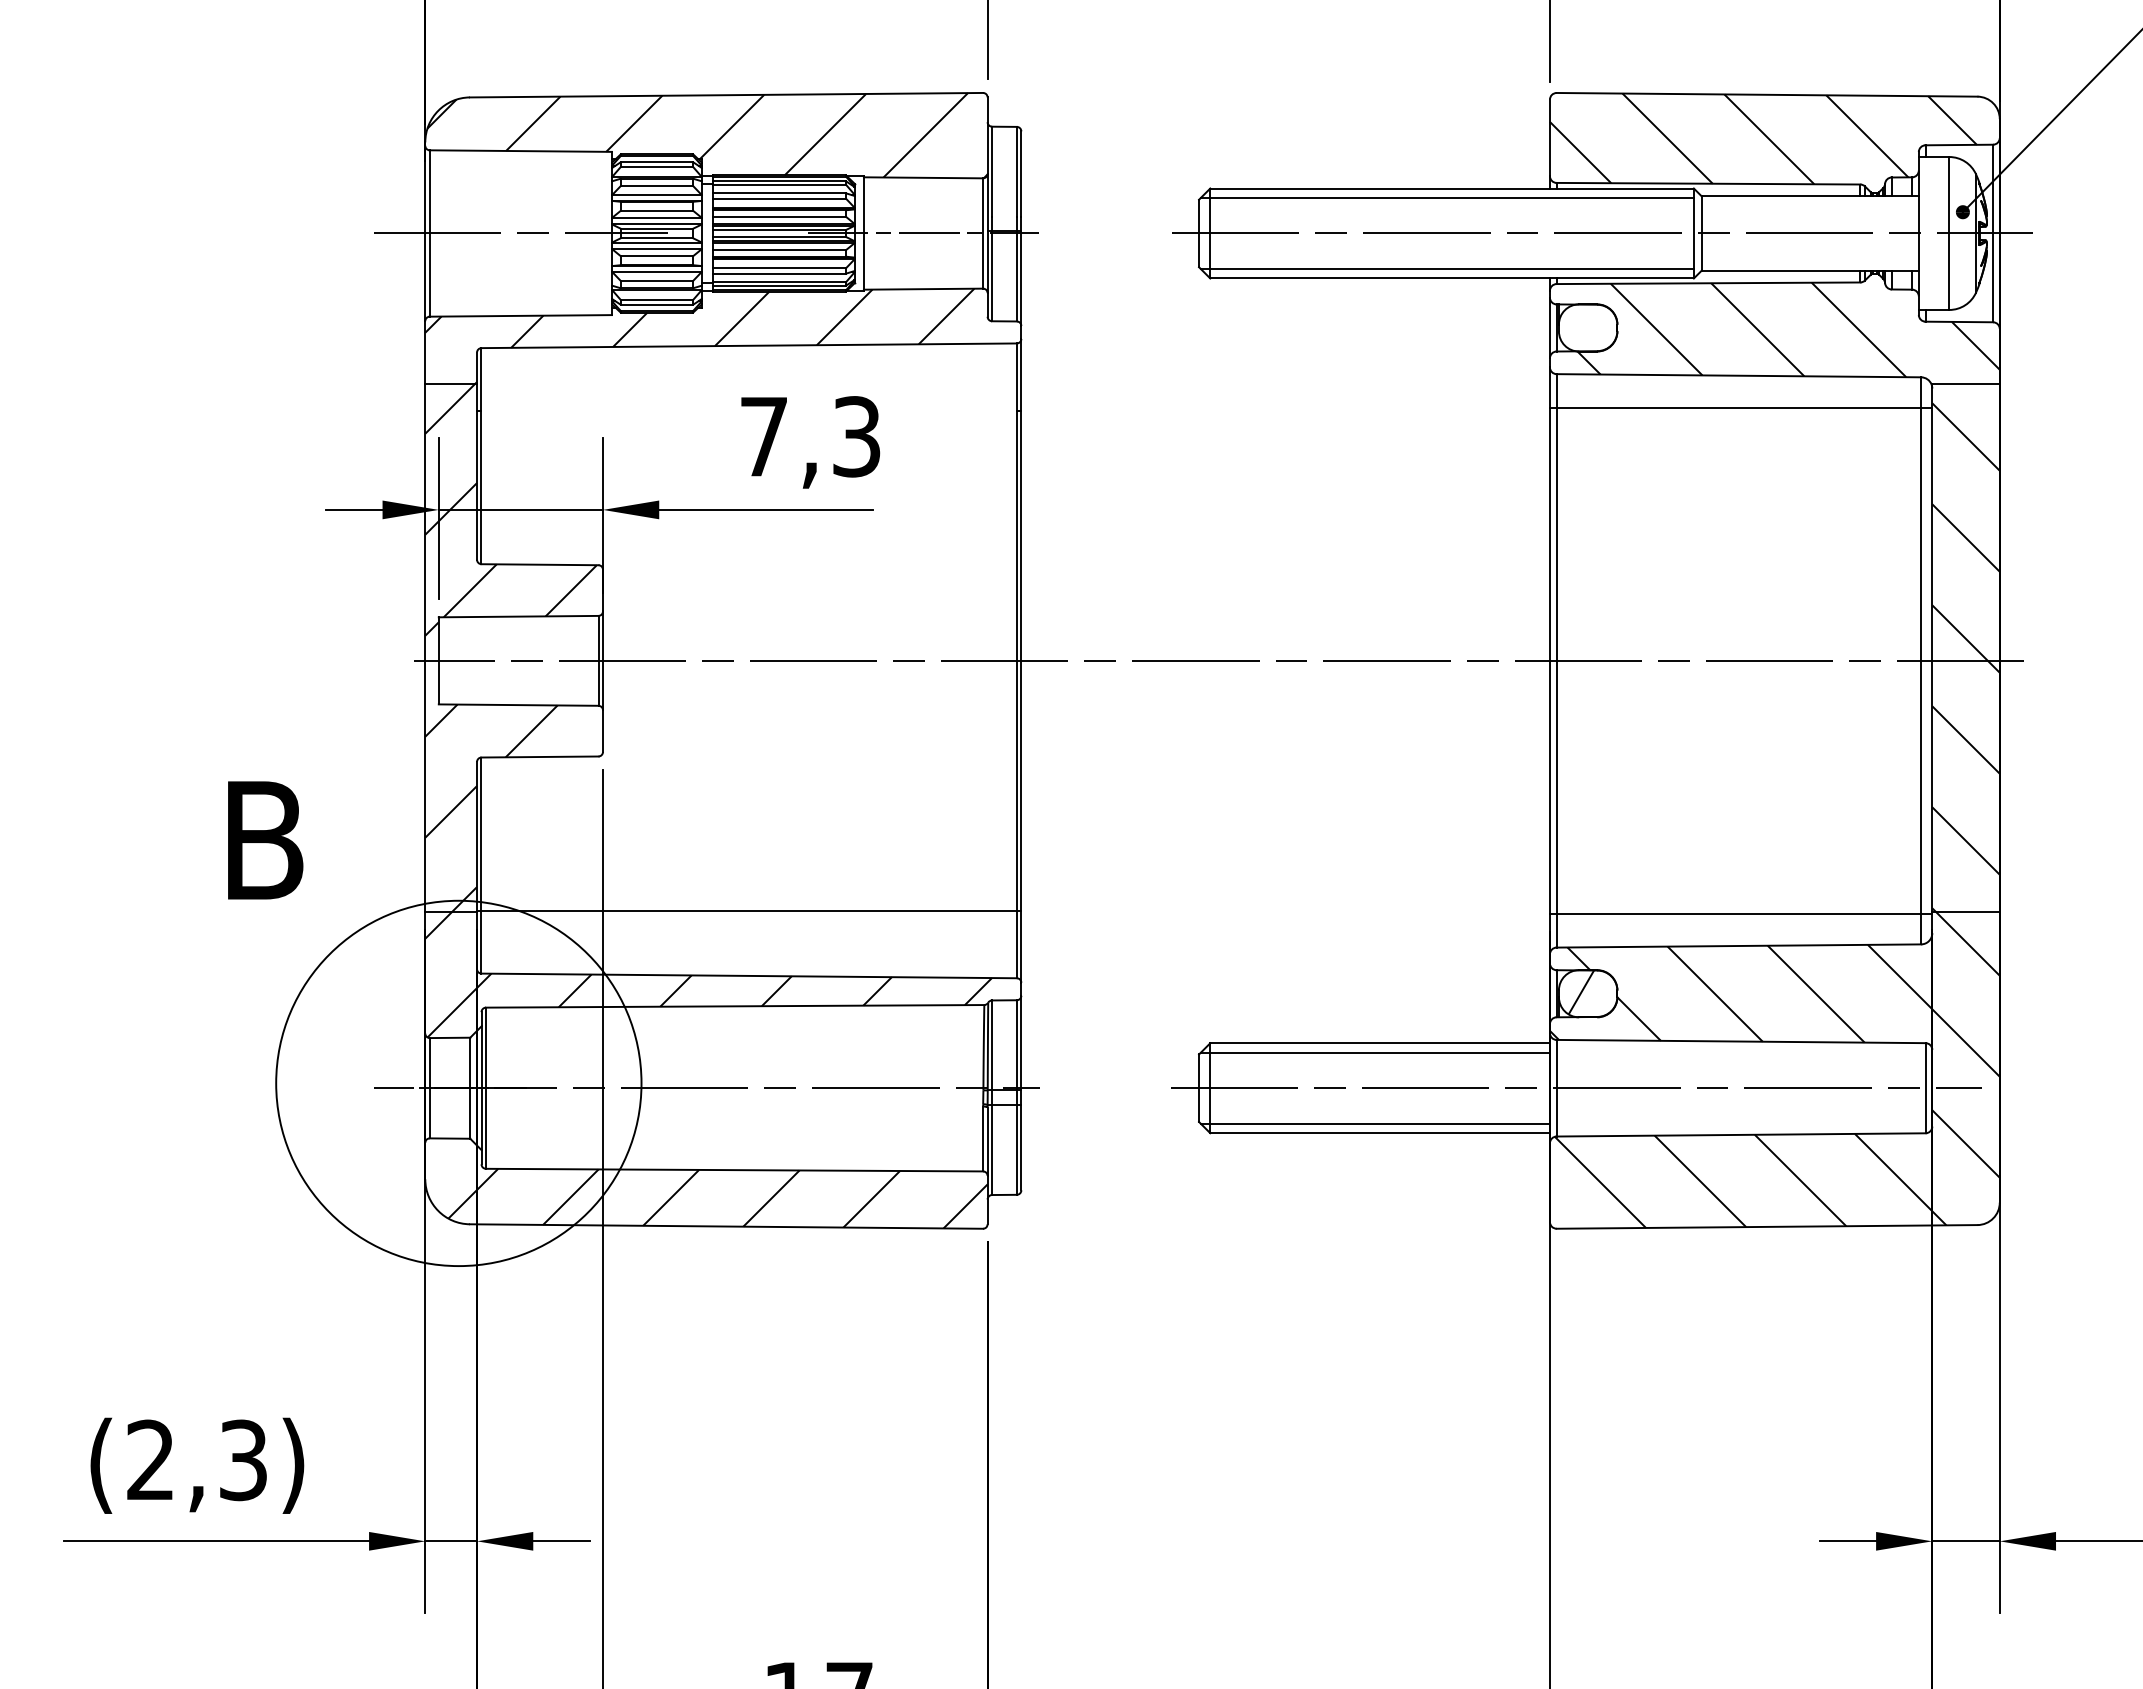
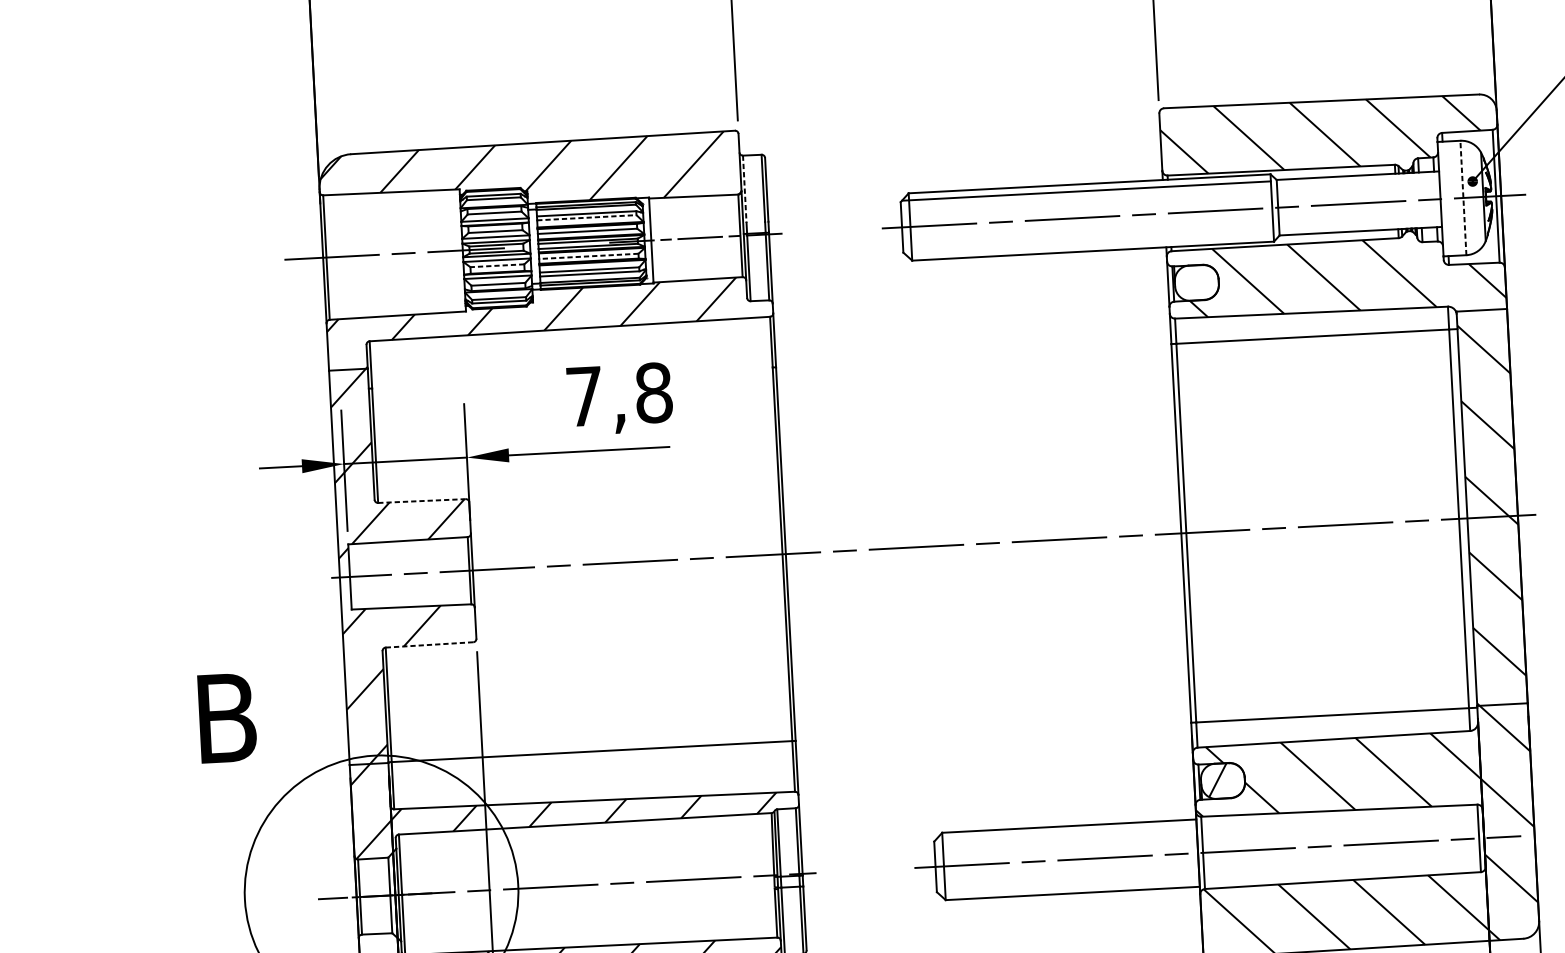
line: (992, 171) -> (745, 189), solid -> dashed
line: (780, 198) -> (587, 217), solid -> dashed
line: (1949, 233) -> (1463, 197), solid -> dashed
line: (779, 250) -> (588, 256), solid -> dashed
line: (656, 256) -> (497, 265), solid -> dashed
line: (1446, 269) -> (1088, 244), removed
text: (856, 436) -> (653, 392), 7,3 -> 7,8
line: (540, 564) -> (422, 500), solid -> dashed
line: (540, 757) -> (429, 645), solid -> dashed
line: (1374, 1052) -> (1065, 833), removed
line: (1374, 1123) -> (1068, 886), removed

